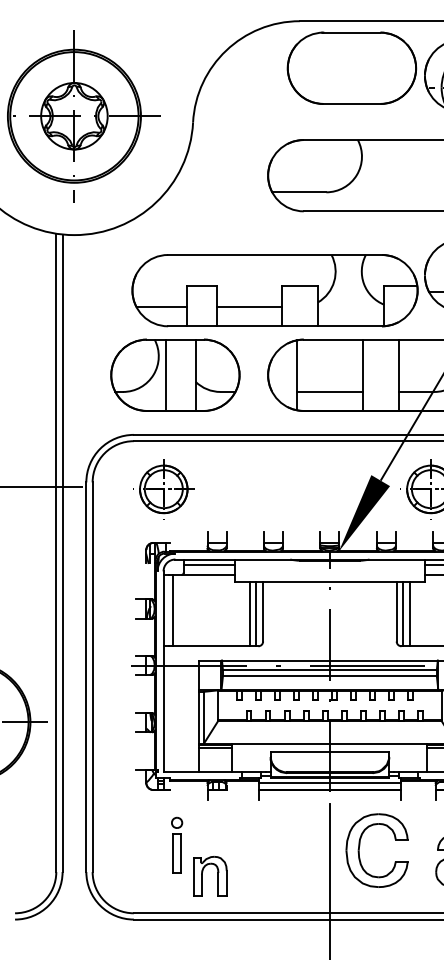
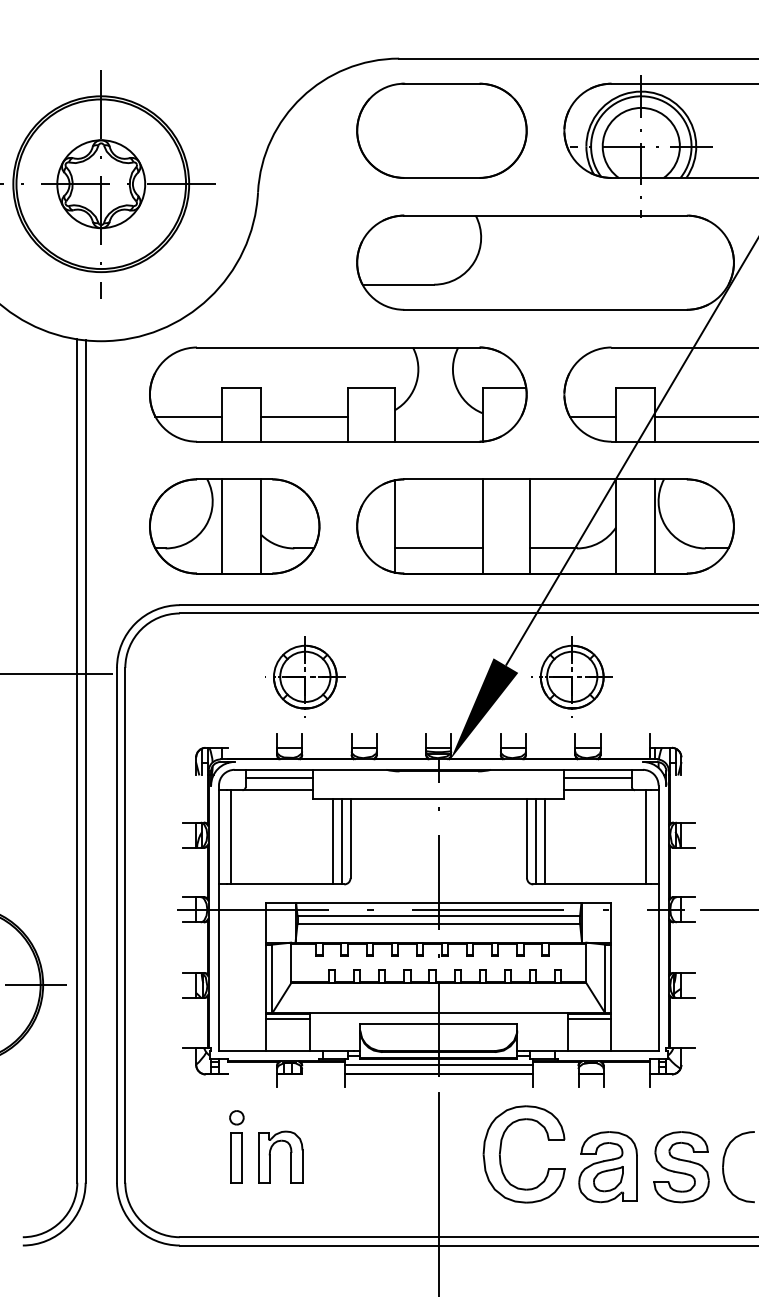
part: (351, 68) -> (441, 130), moved
part: (275, 290) -> (338, 394), moved
part: (163, 488) -> (305, 676), moved
part: (359, 847) -> (501, 1150), moved
part: (202, 875) -> (270, 1156), moved

